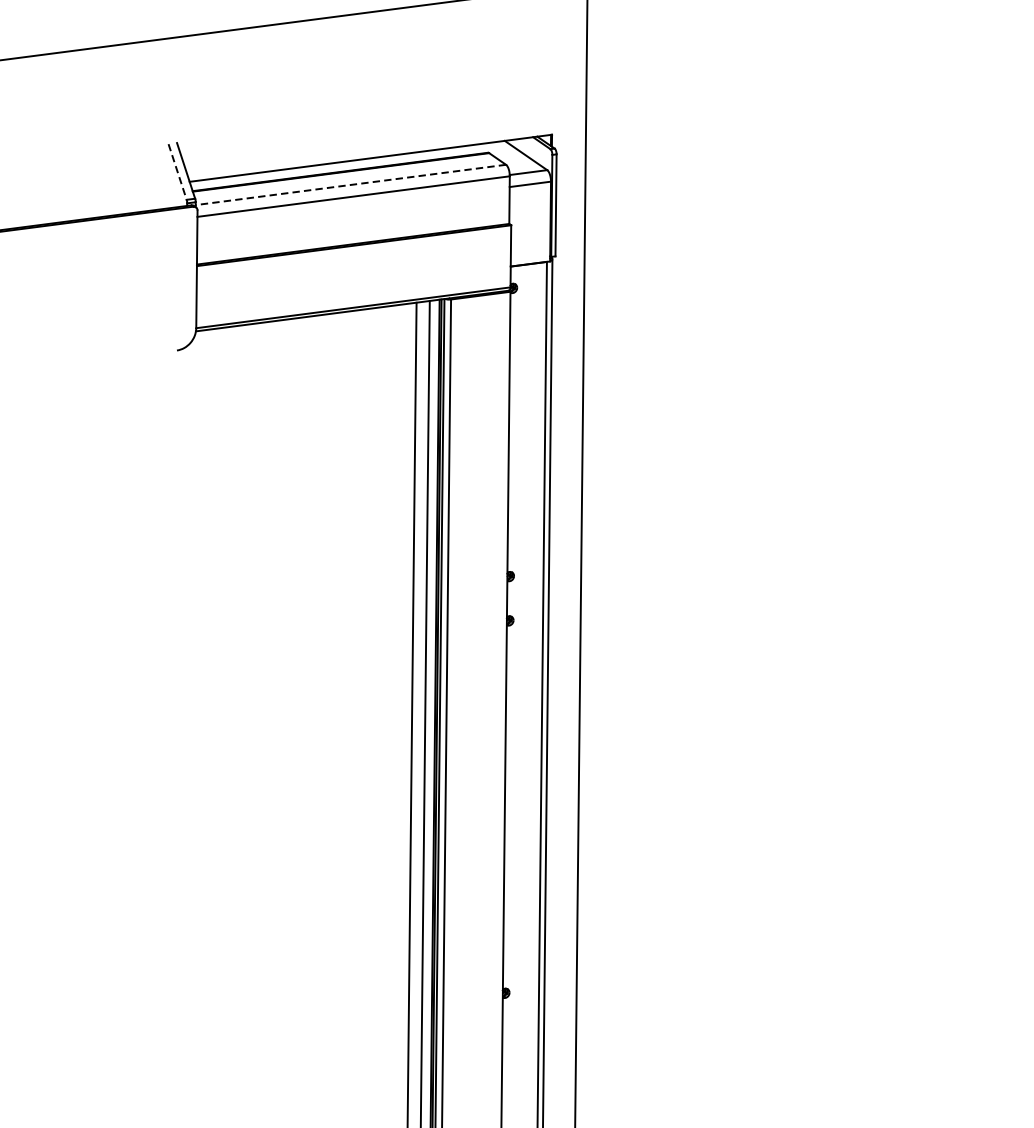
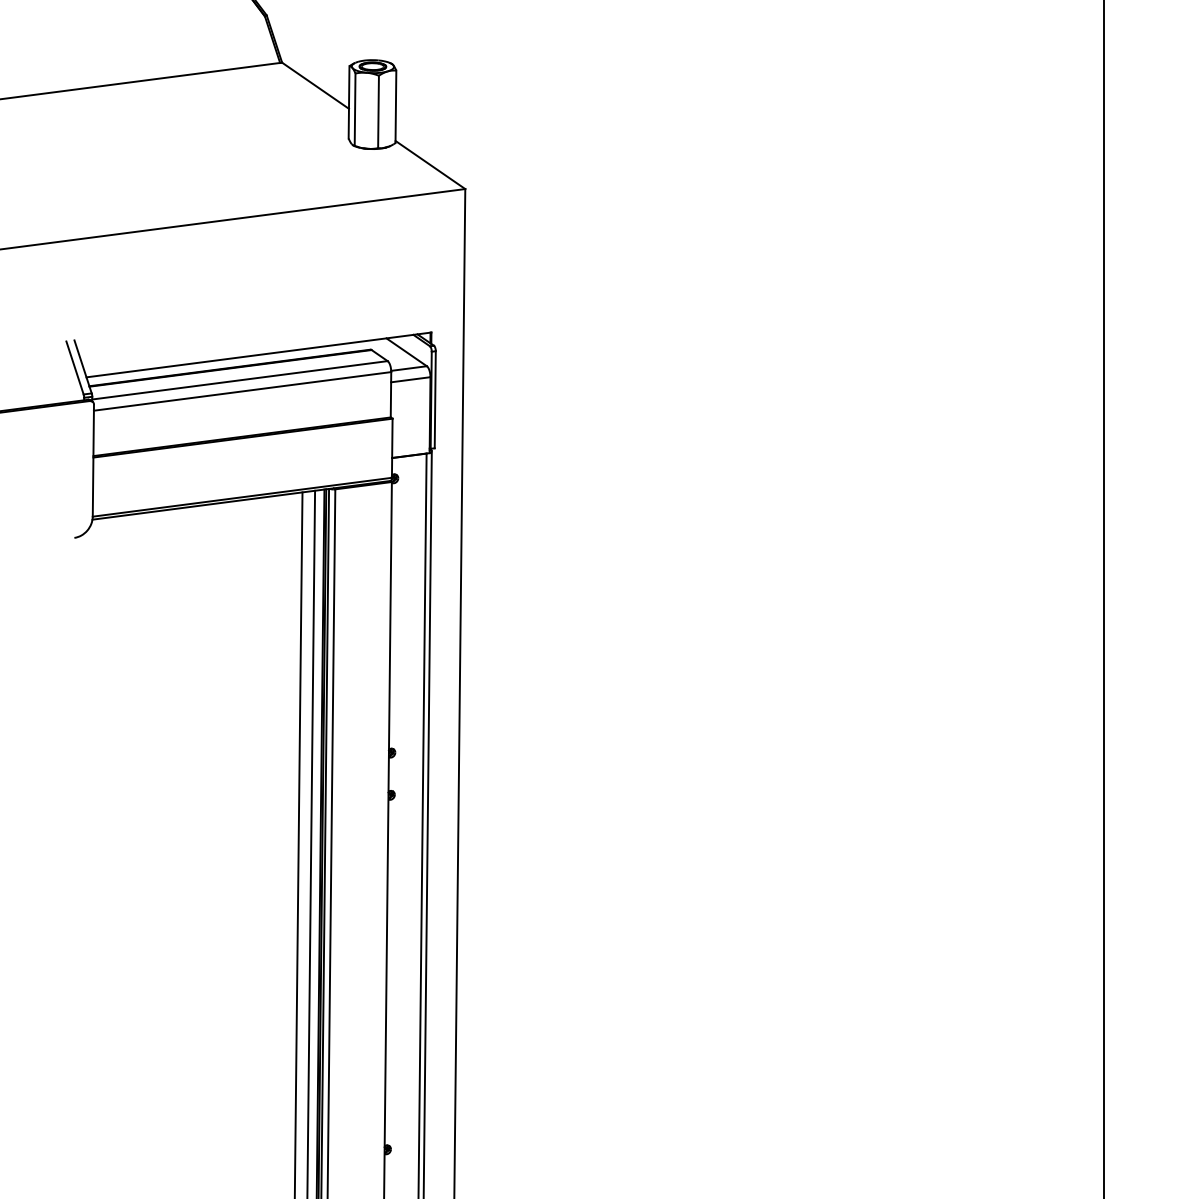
line: (178, 171) -> (75, 367), dashed -> solid
line: (350, 185) -> (239, 380), dashed -> solid

